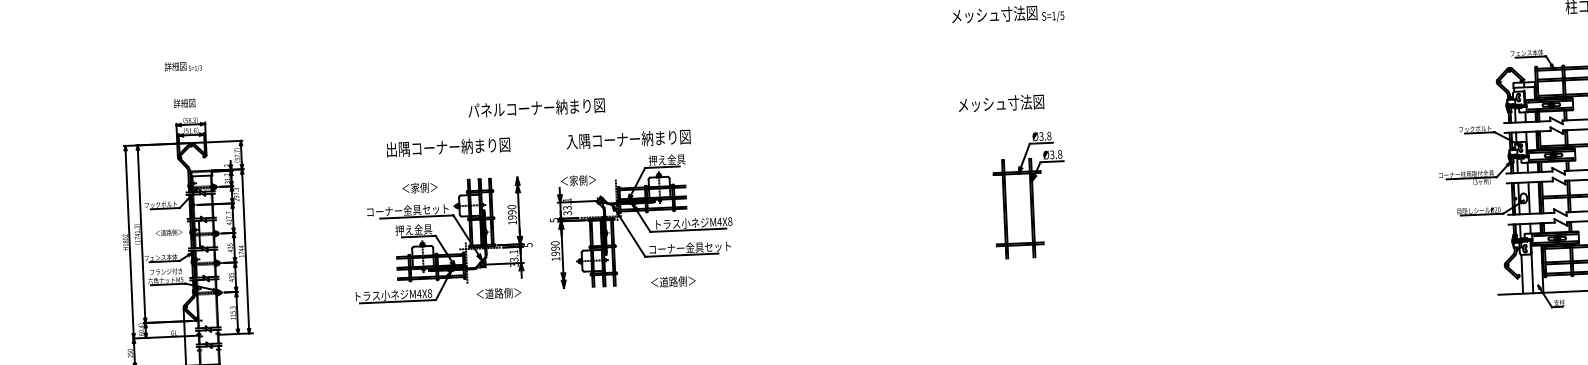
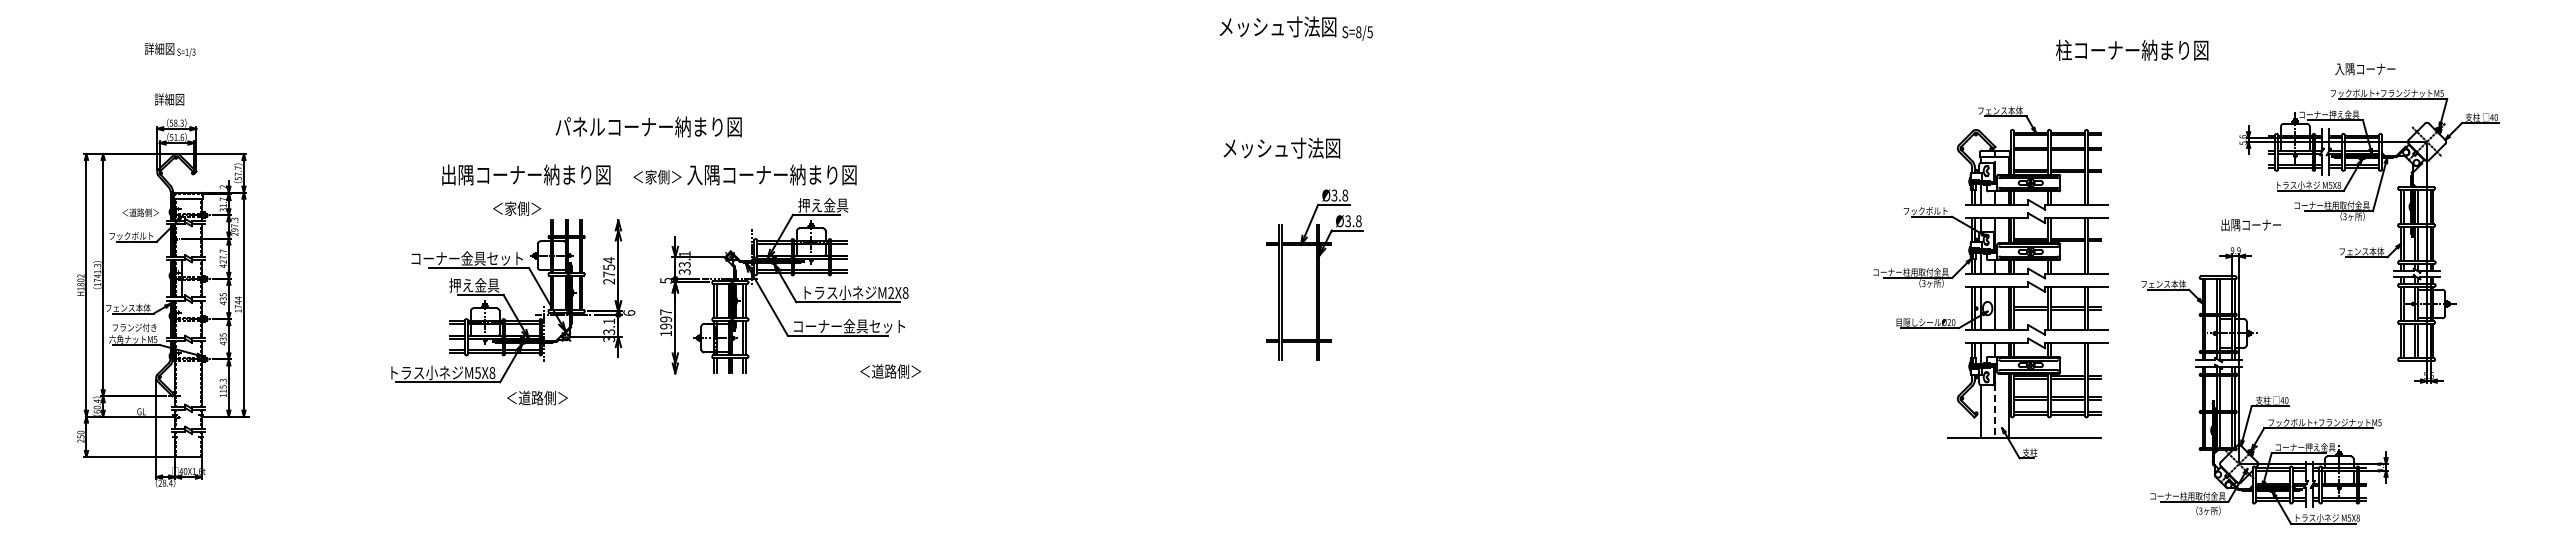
text: (1053, 16) -> (1358, 32), S=1/5 -> S=8/5
text: (578, 180) -> (657, 176), moved
text: (420, 187) -> (517, 208), moved
text: (512, 214) -> (609, 270), 1990 -> 2754
text: (719, 221) -> (891, 292), M4X8 -> M2X8
text: (168, 232) -> (140, 212), moved
text: (555, 243) -> (666, 312), 1990 -> 1997
text: (528, 245) -> (629, 313), 5 -> 6
line: (1532, 273) -> (1995, 411), solid -> dashed
text: (673, 281) -> (890, 371), moved
text: (499, 293) -> (537, 397), moved
text: (419, 294) -> (477, 373), M4X8 -> M5X8

